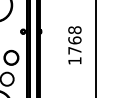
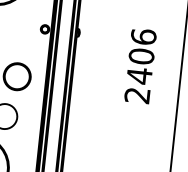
text: (74, 45) -> (139, 66), 1768 -> 2406

